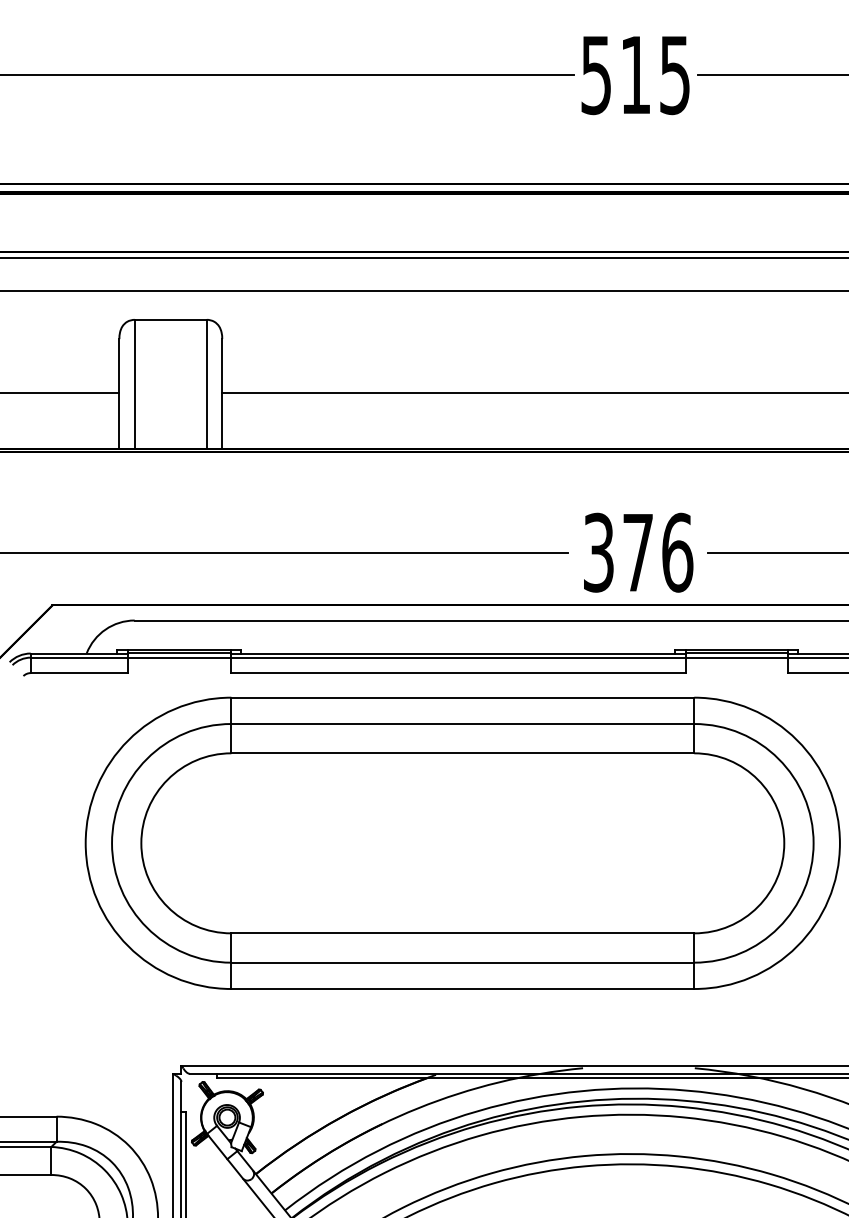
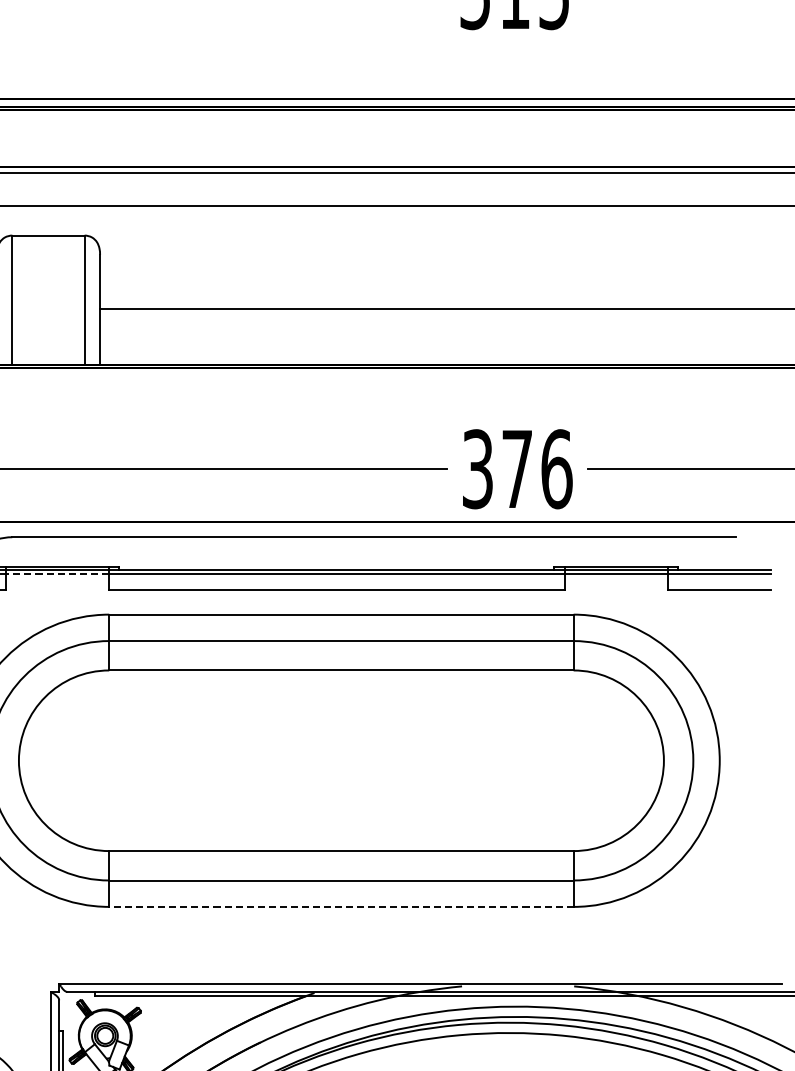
line: (178, 657) -> (56, 574), solid -> dashed
line: (462, 989) -> (341, 907), solid -> dashed

